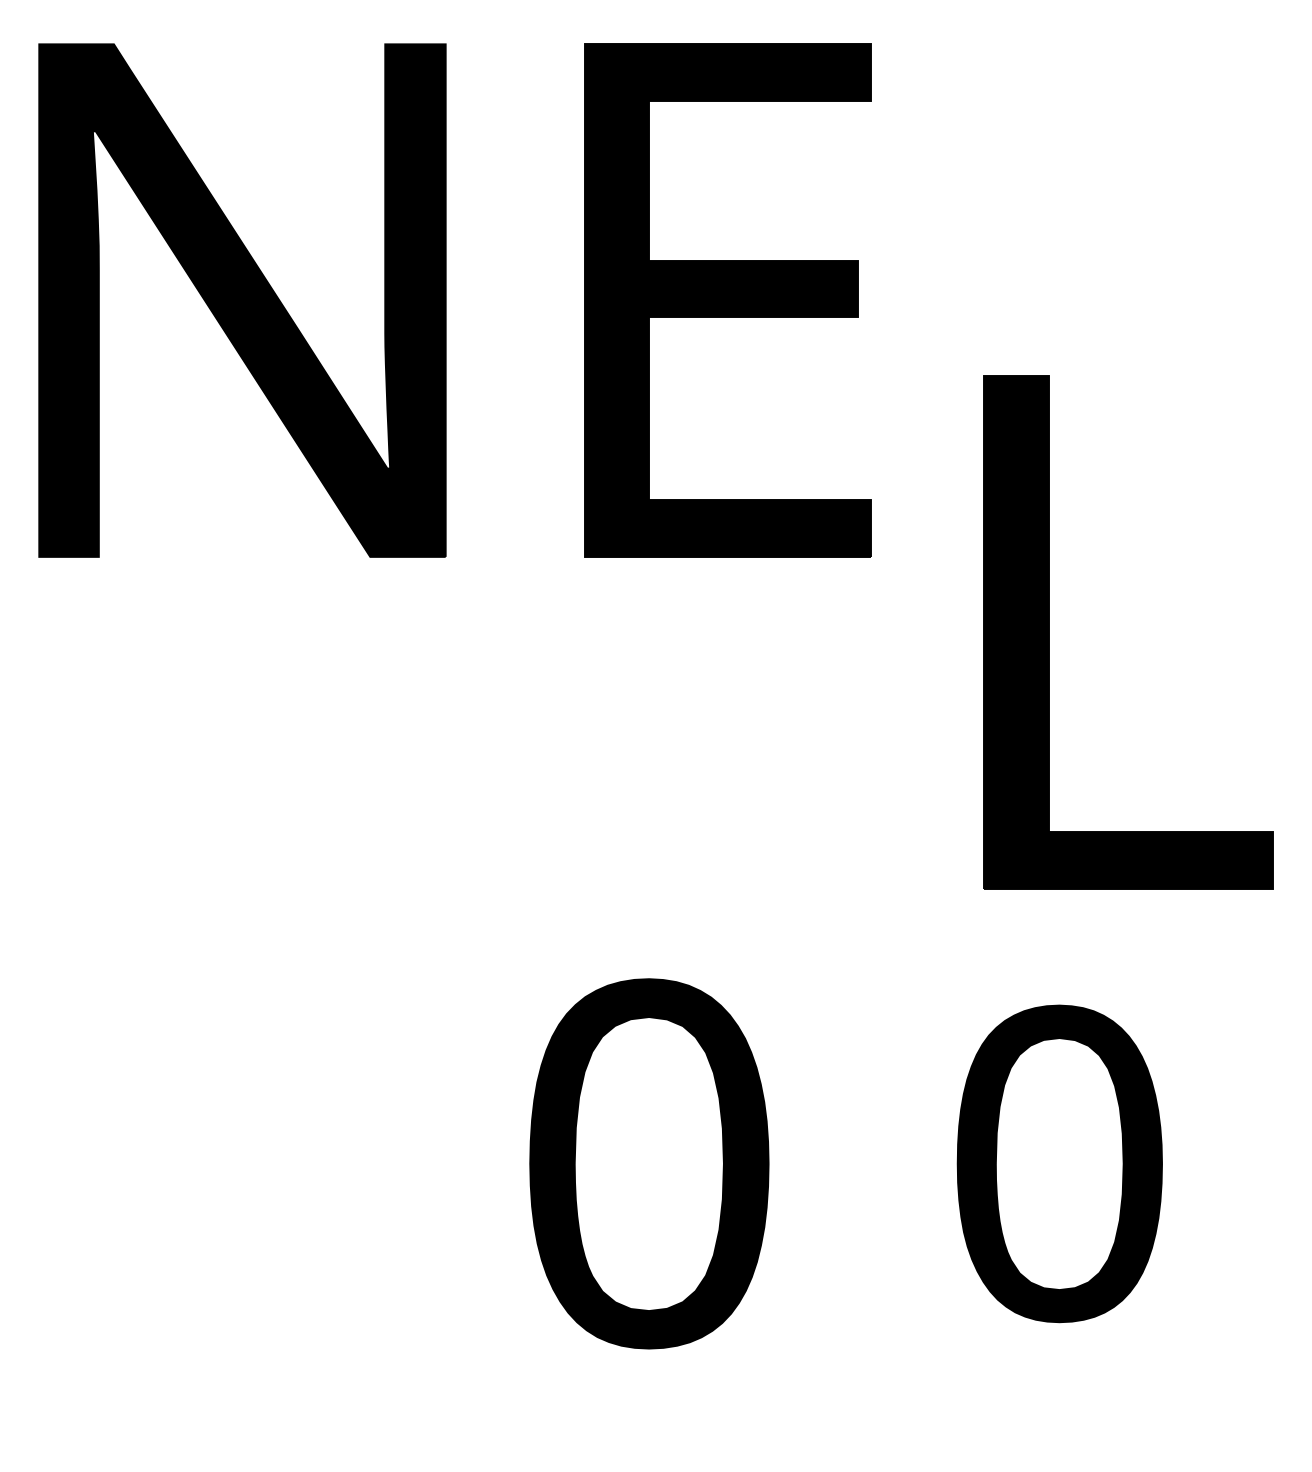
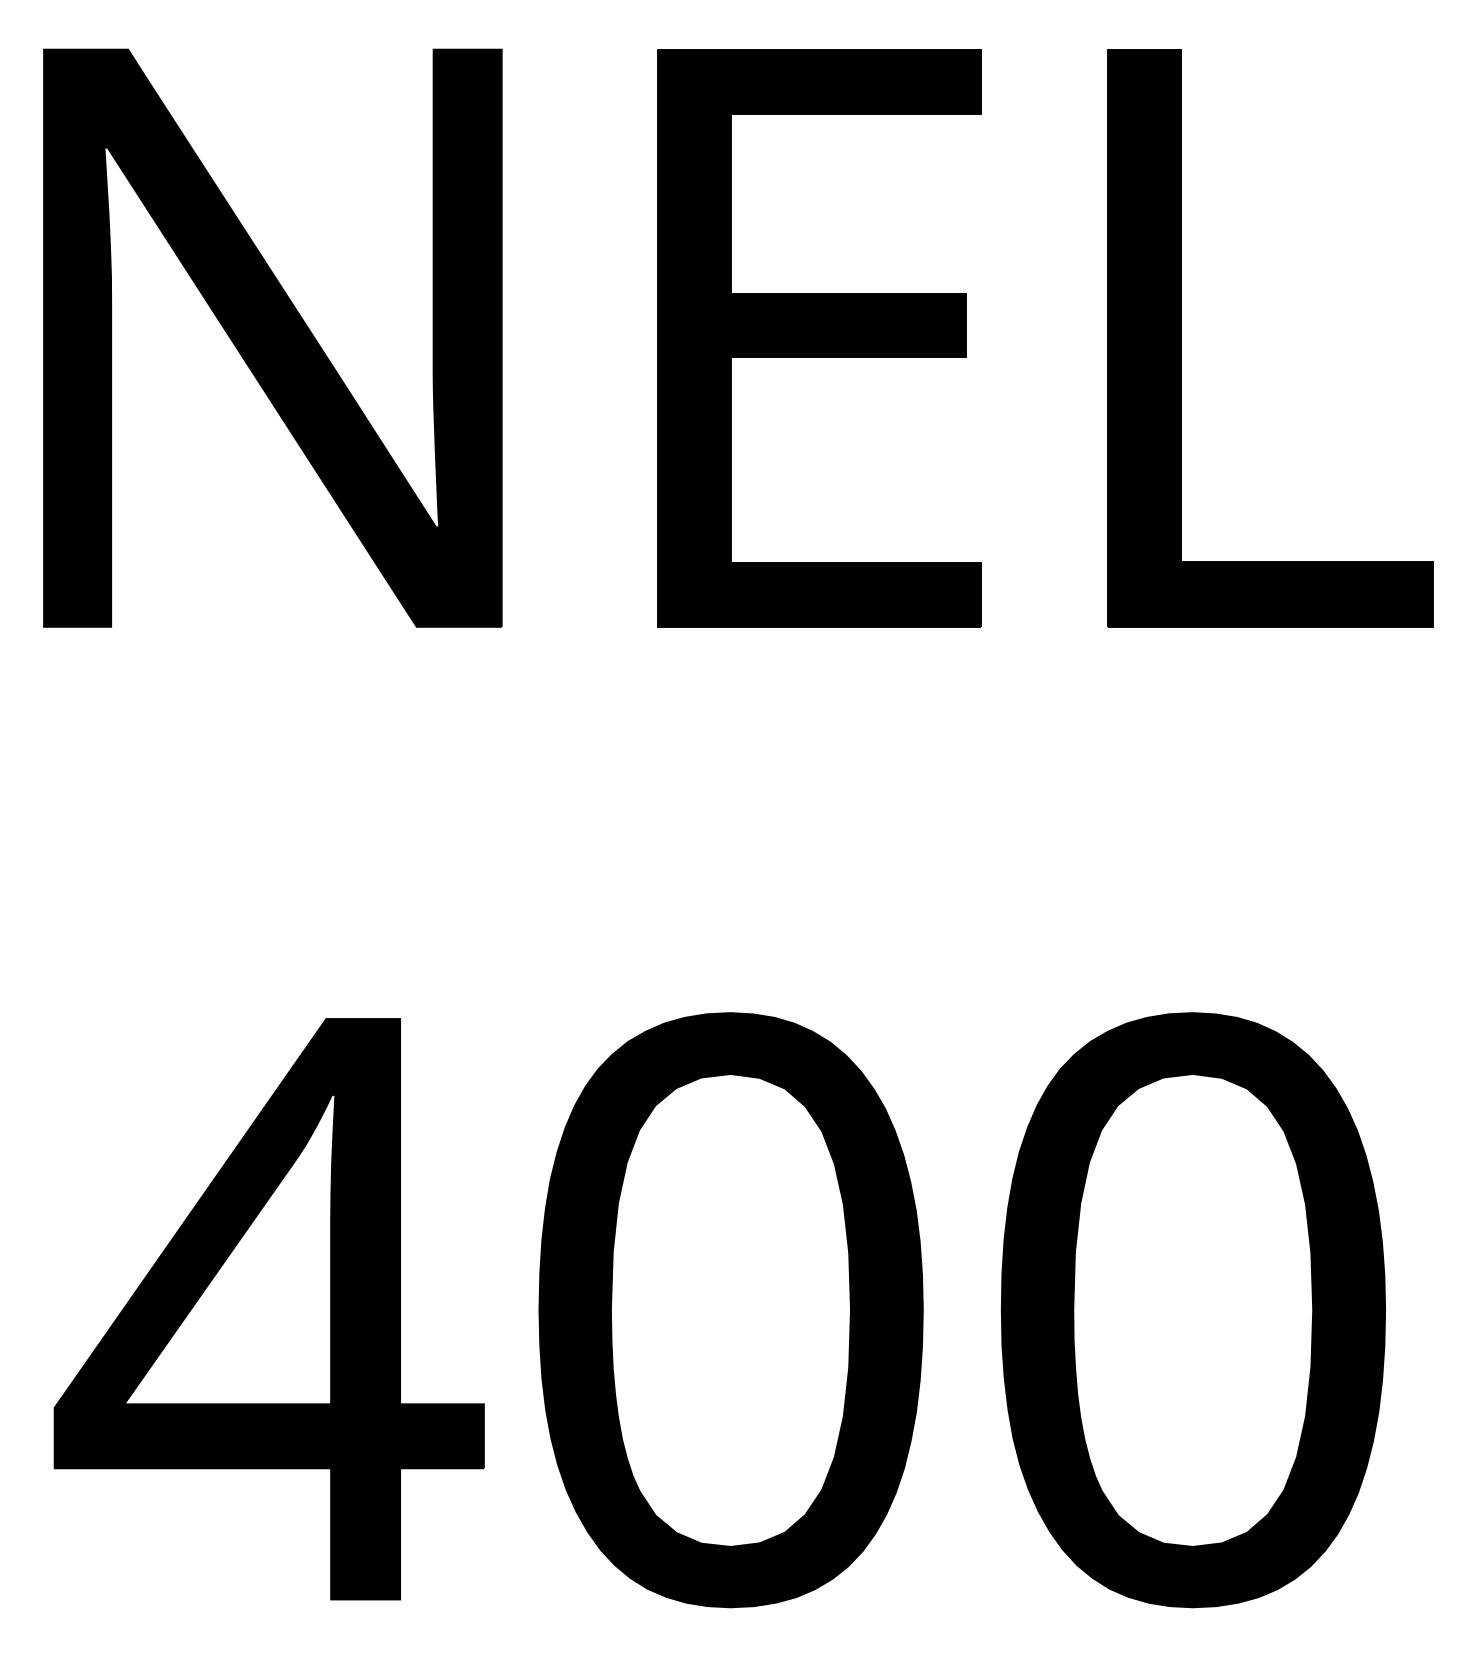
part: (1049, 632) -> (1181, 338), moved
part: (238, 1163) -> (268, 1309), added
part: (648, 1164) -> (730, 1310), size x1.43
part: (1059, 1164) -> (1192, 1310), size x1.67

